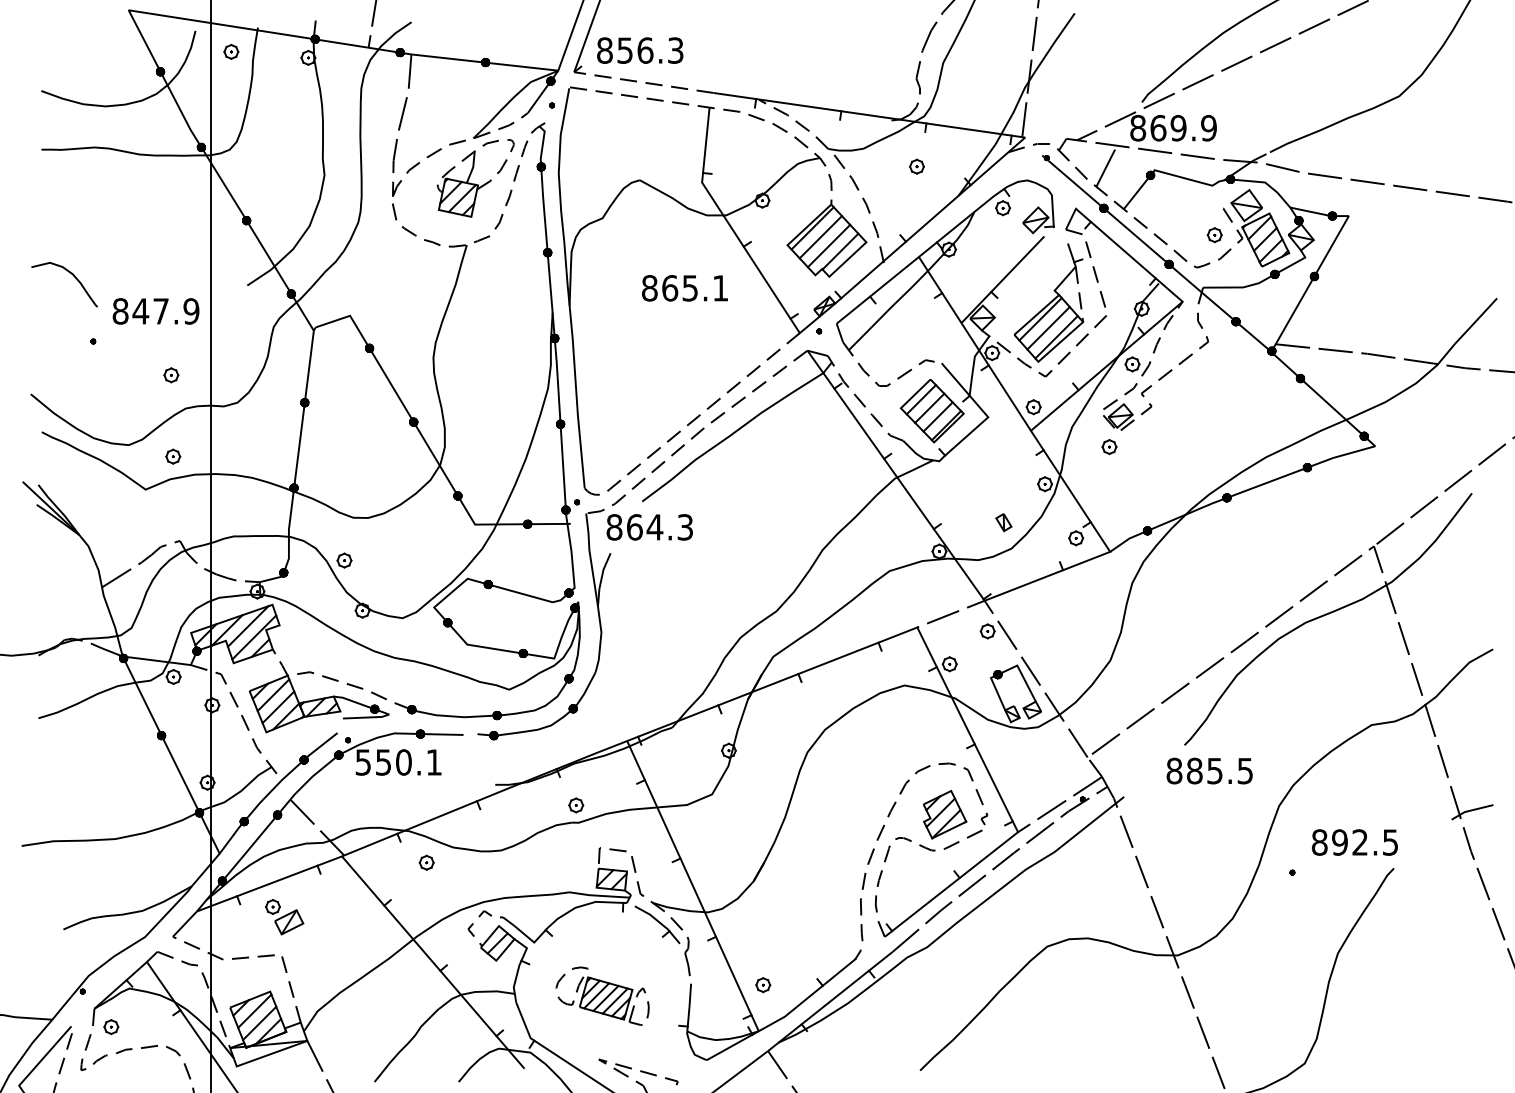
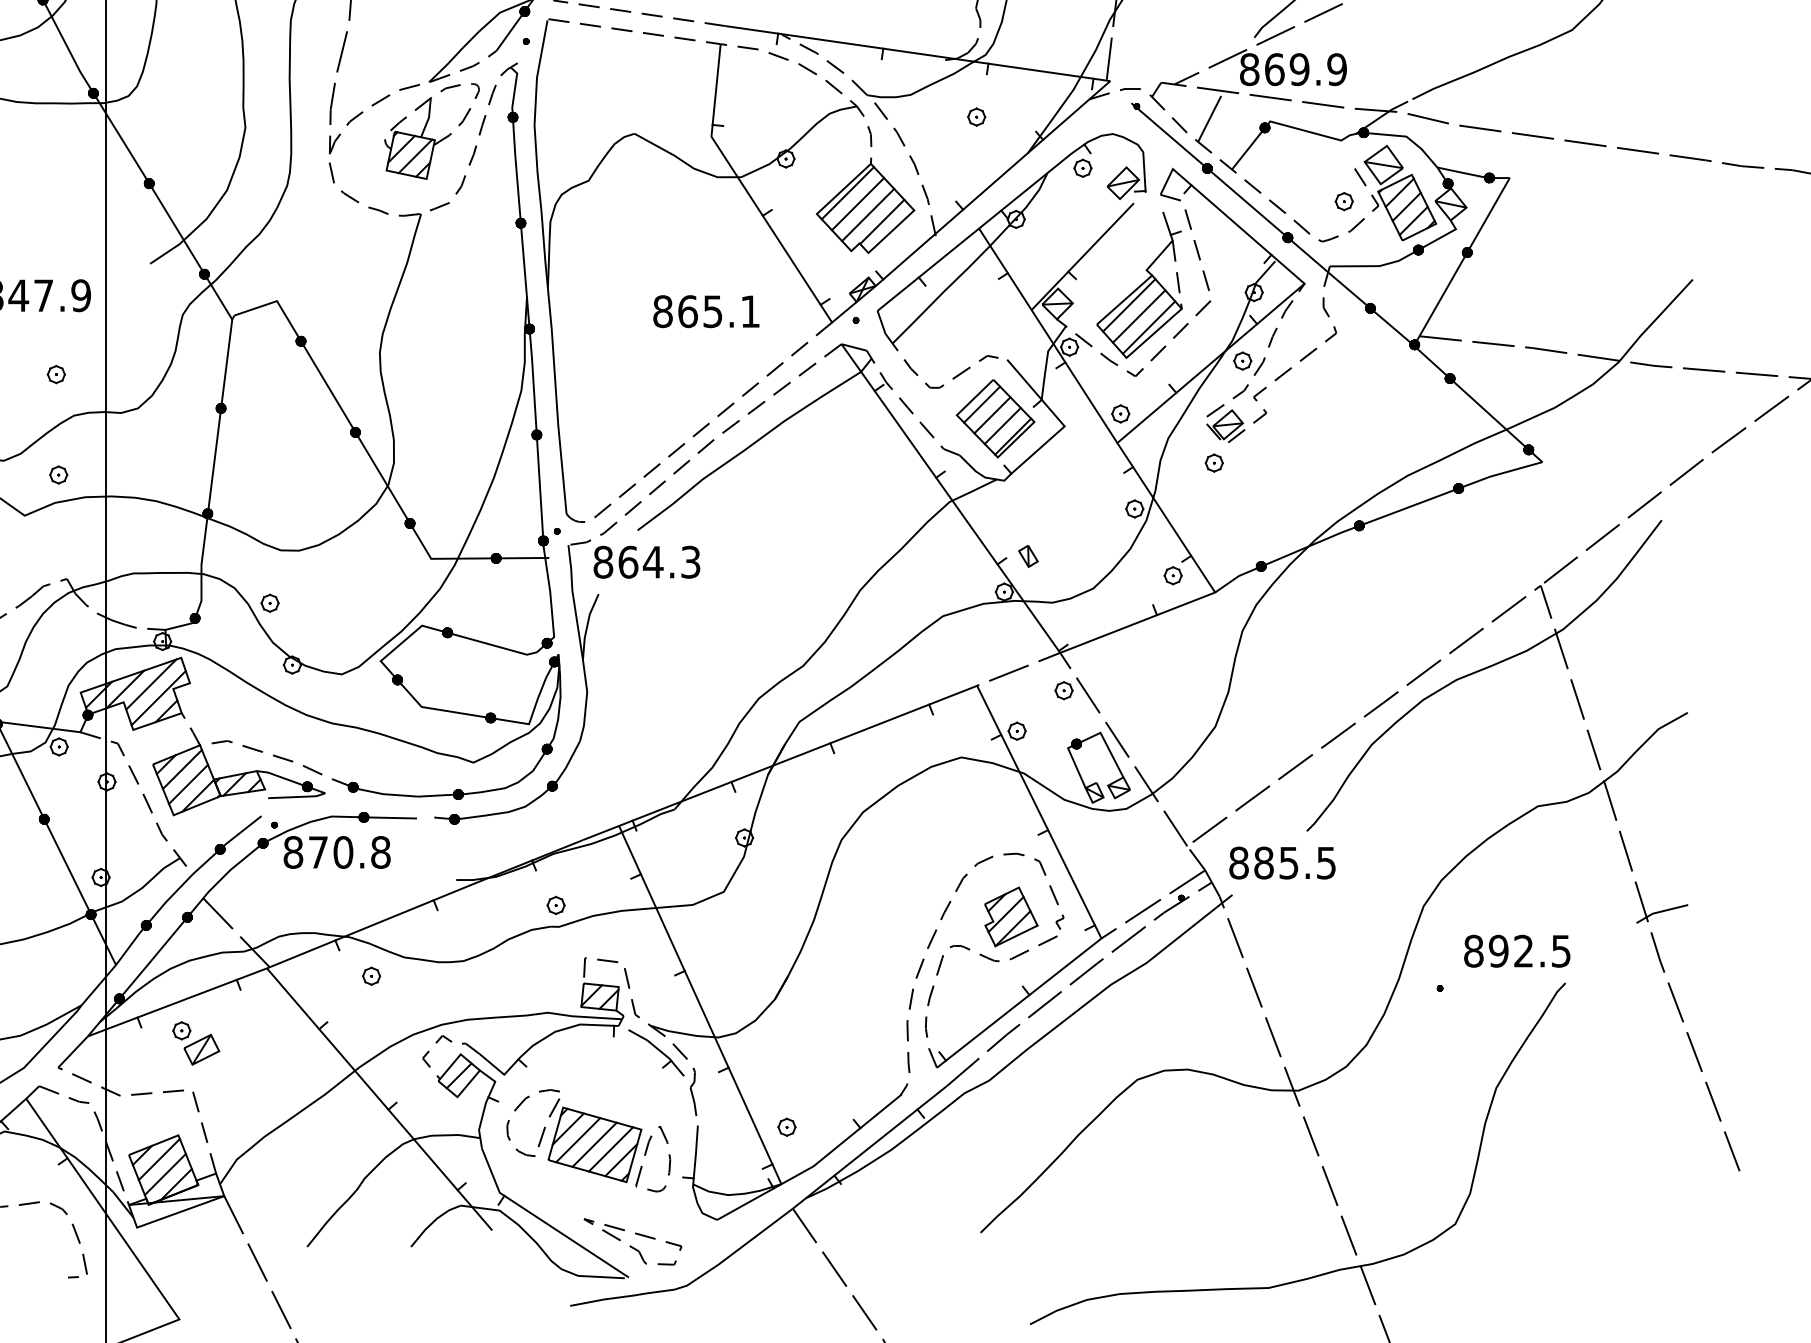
text: (684, 288) -> (705, 311), moved
part: (1003, 522) -> (1027, 556), moved
text: (398, 762) -> (336, 852), 550.1 -> 870.8
text: (1209, 770) -> (1282, 862), moved
part: (602, 996) -> (588, 1141), size x1.43

